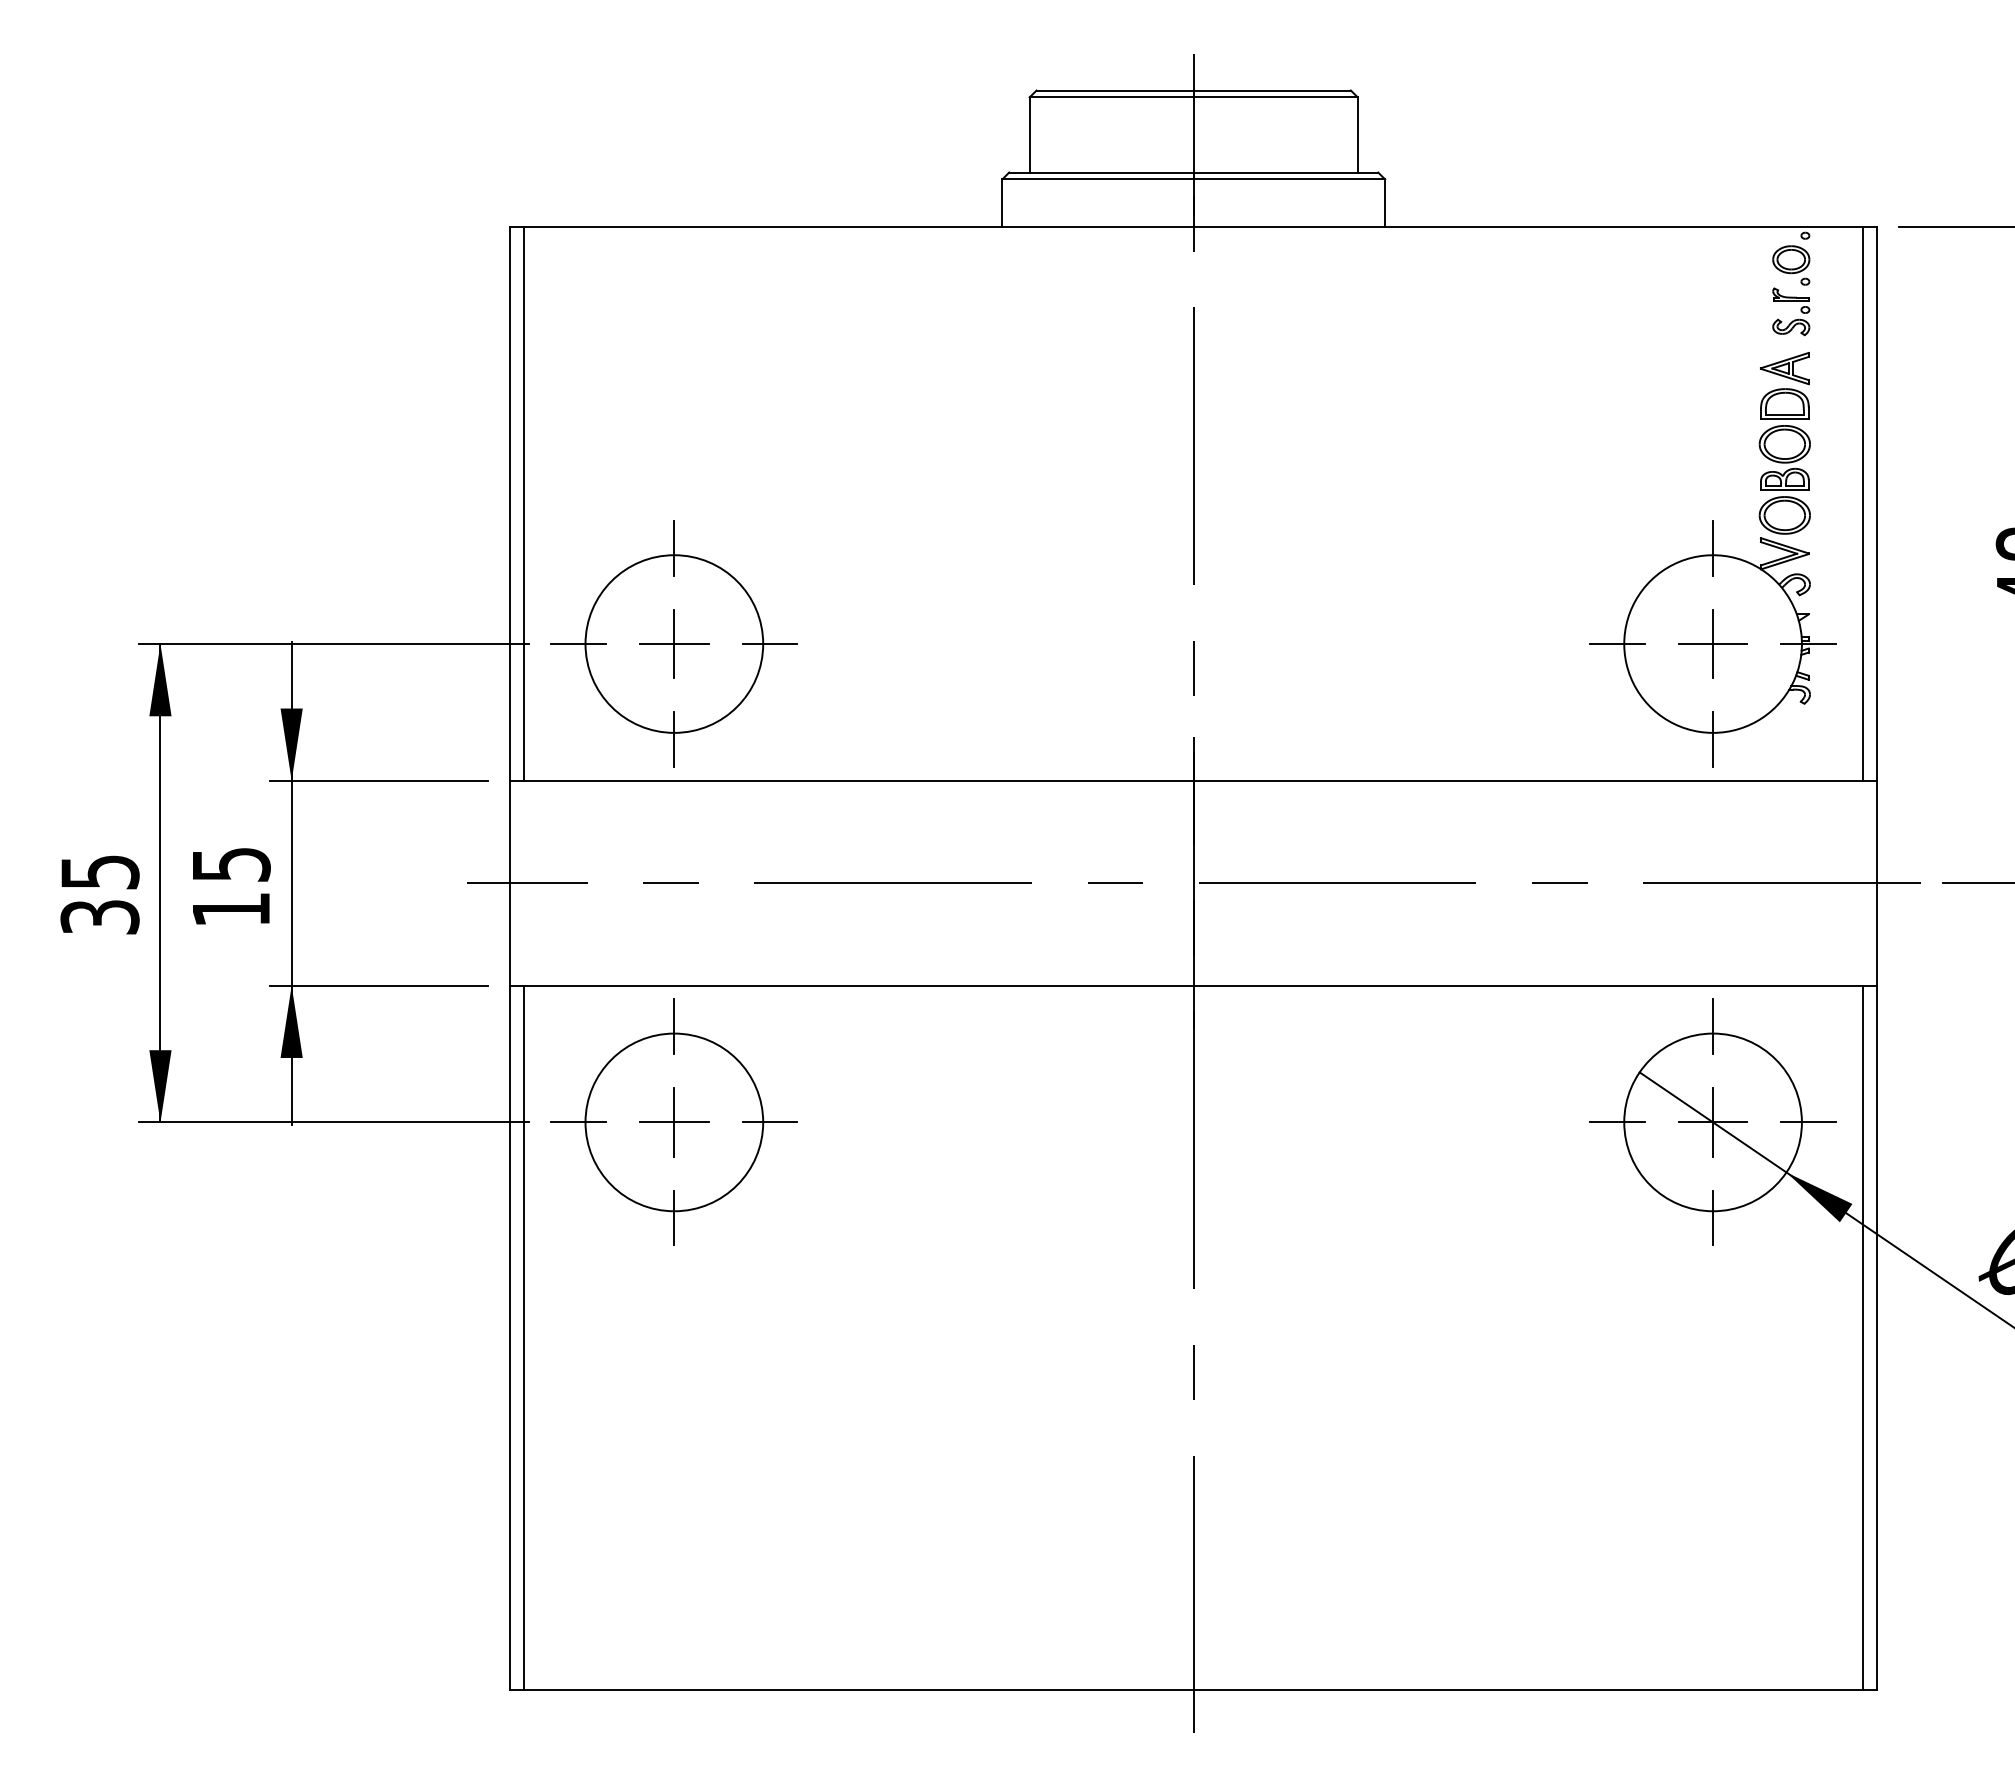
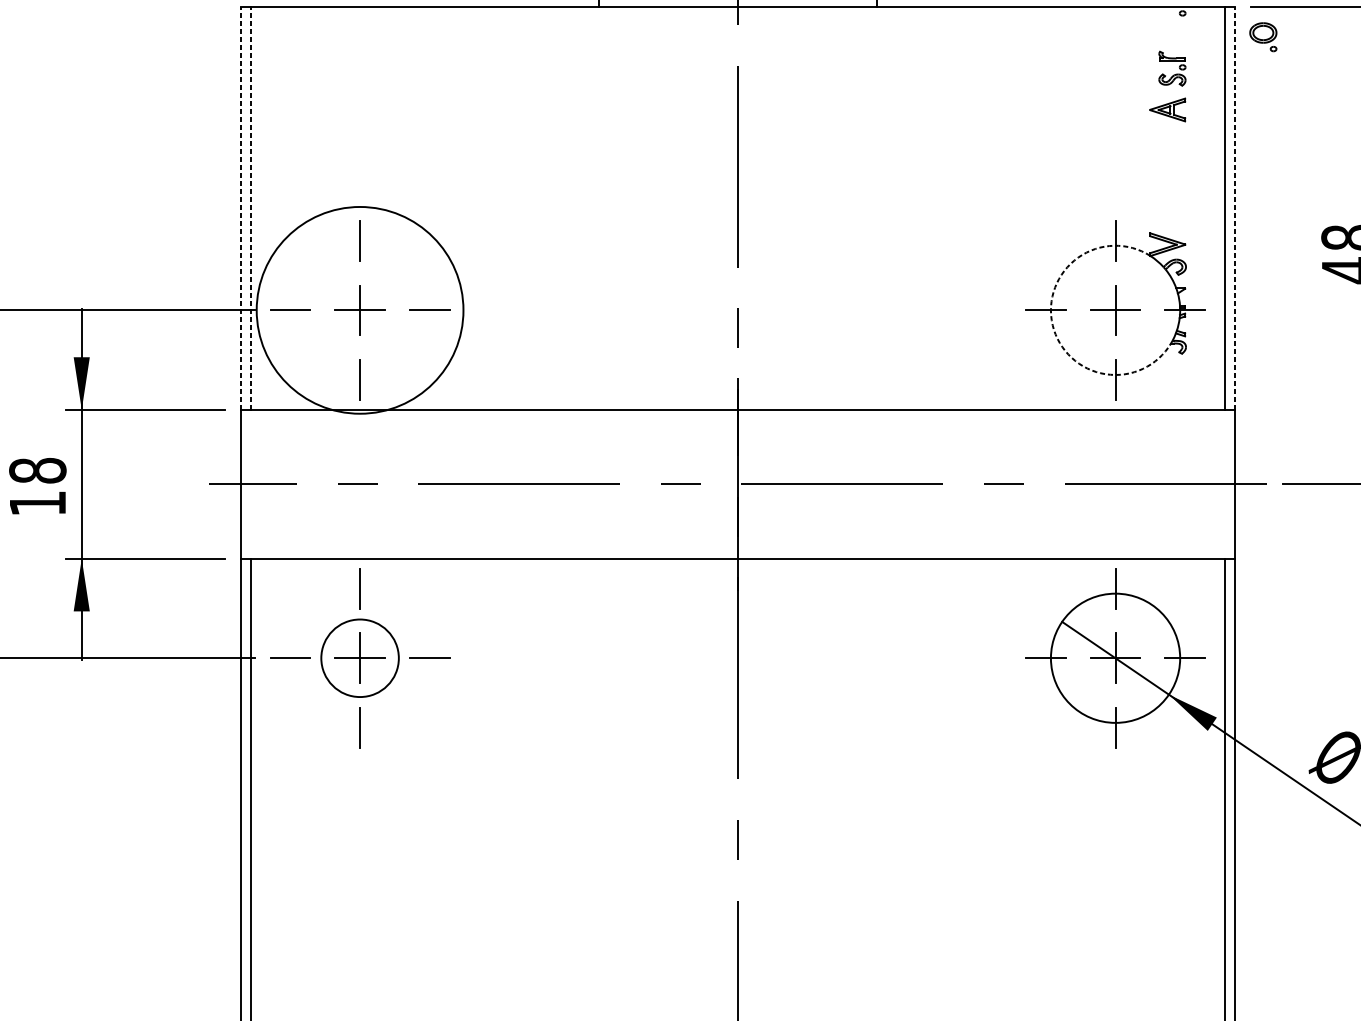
part: (1791, 265) -> (1263, 37), moved
part: (1784, 461) -> (1167, 177), removed
line: (510, 503) -> (240, 208), solid -> dashed
line: (524, 503) -> (251, 208), solid -> dashed
line: (1877, 503) -> (1235, 208), solid -> dashed
circle: (674, 643) -> (360, 309), size x1.6
arc: (1626, 664) -> (1052, 325), solid -> dashed
text: (230, 864) -> (37, 470), 15 -> 18
circle: (674, 1122) -> (360, 658), size x0.6

